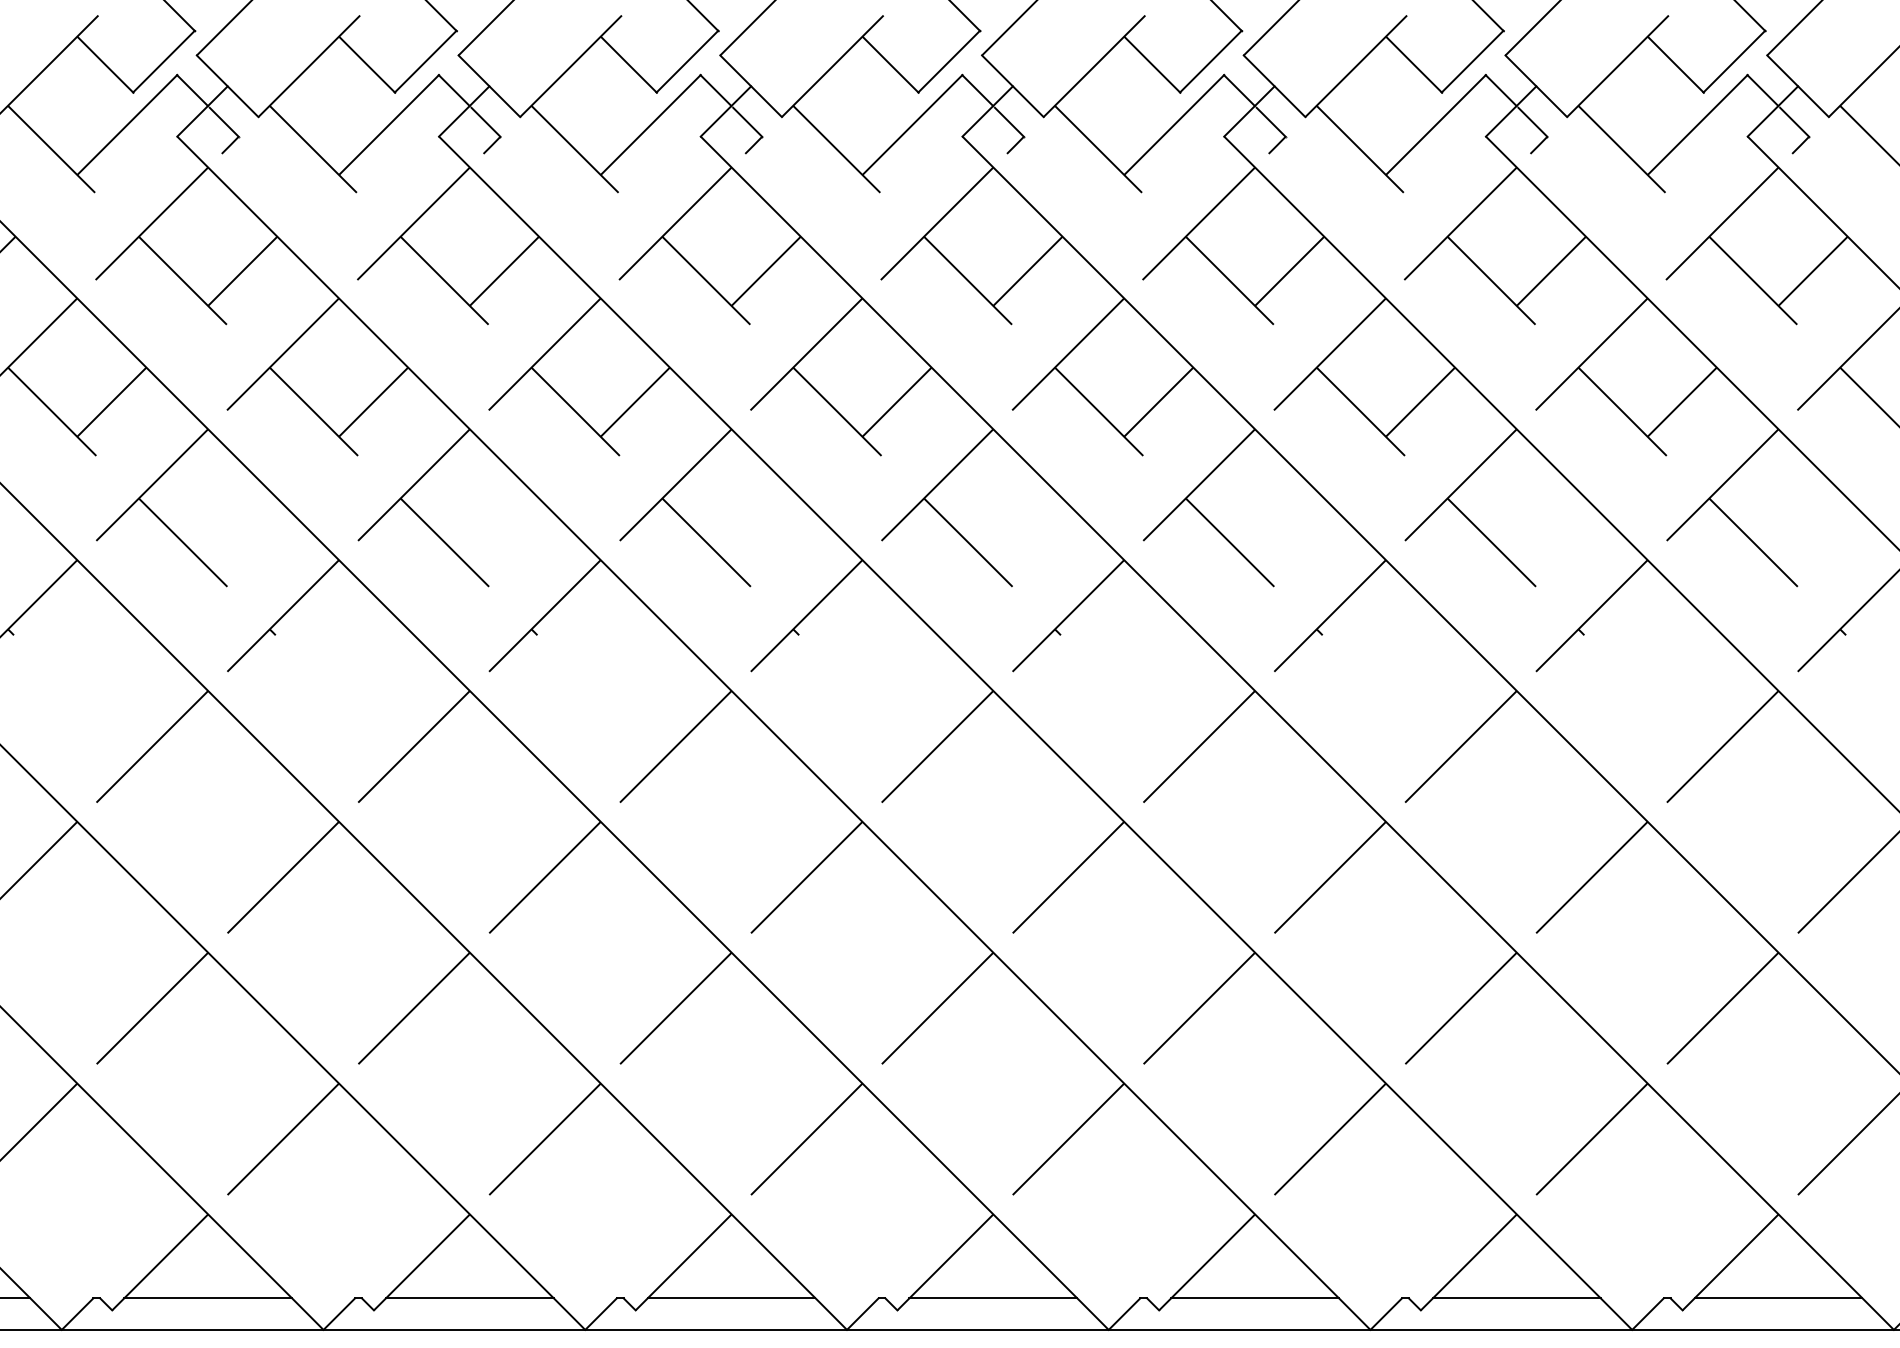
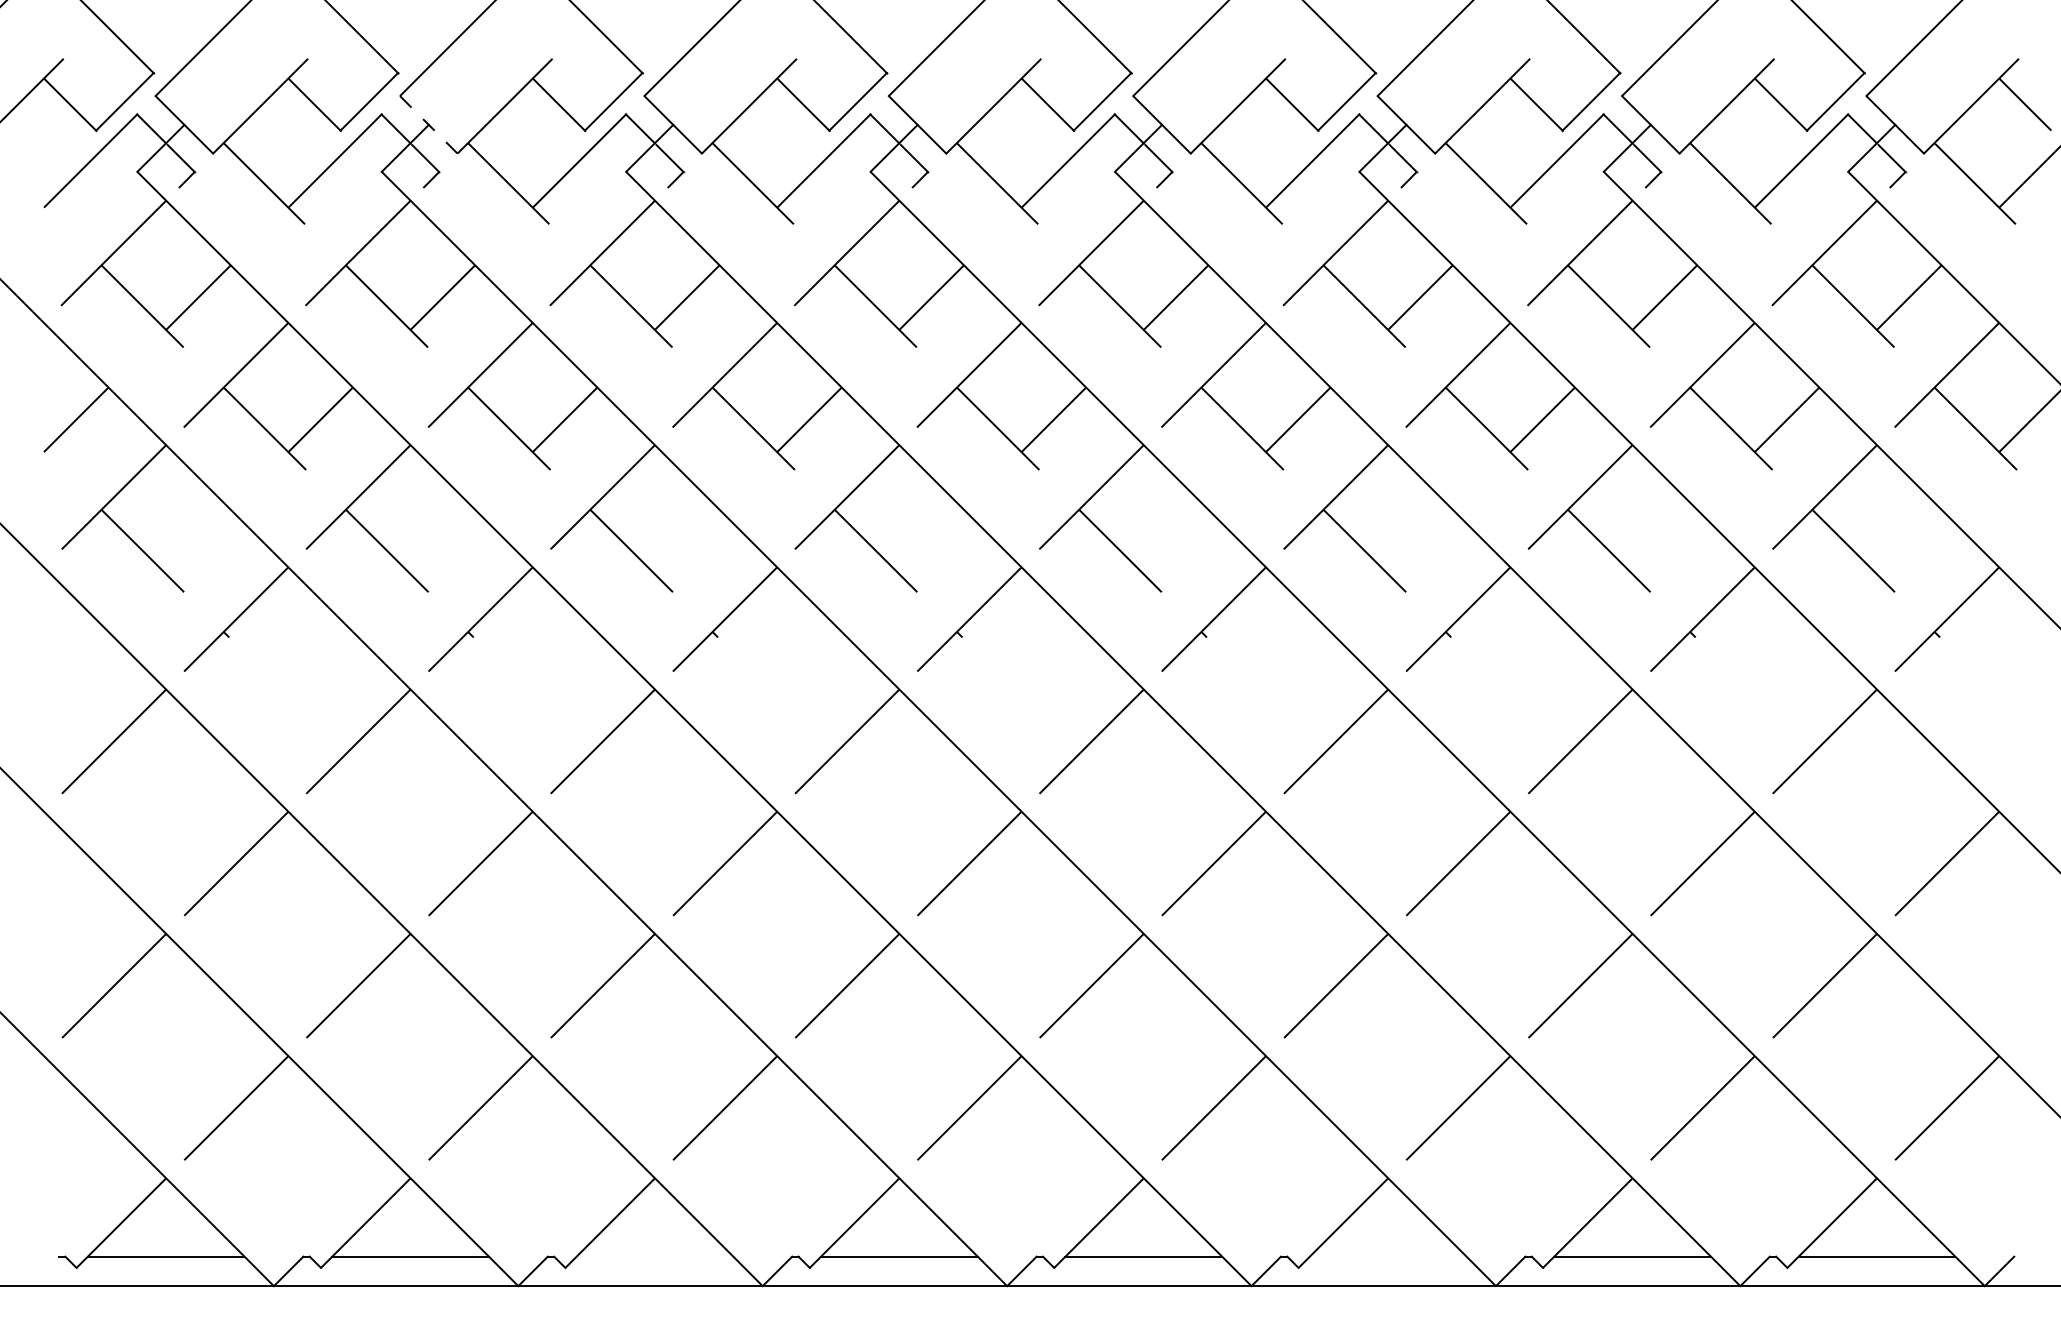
line: (227, 85) -> (428, 124), solid -> dashed
line: (469, 1298) -> (654, 1256), removed
line: (1254, 1298) -> (1387, 1256), removed

